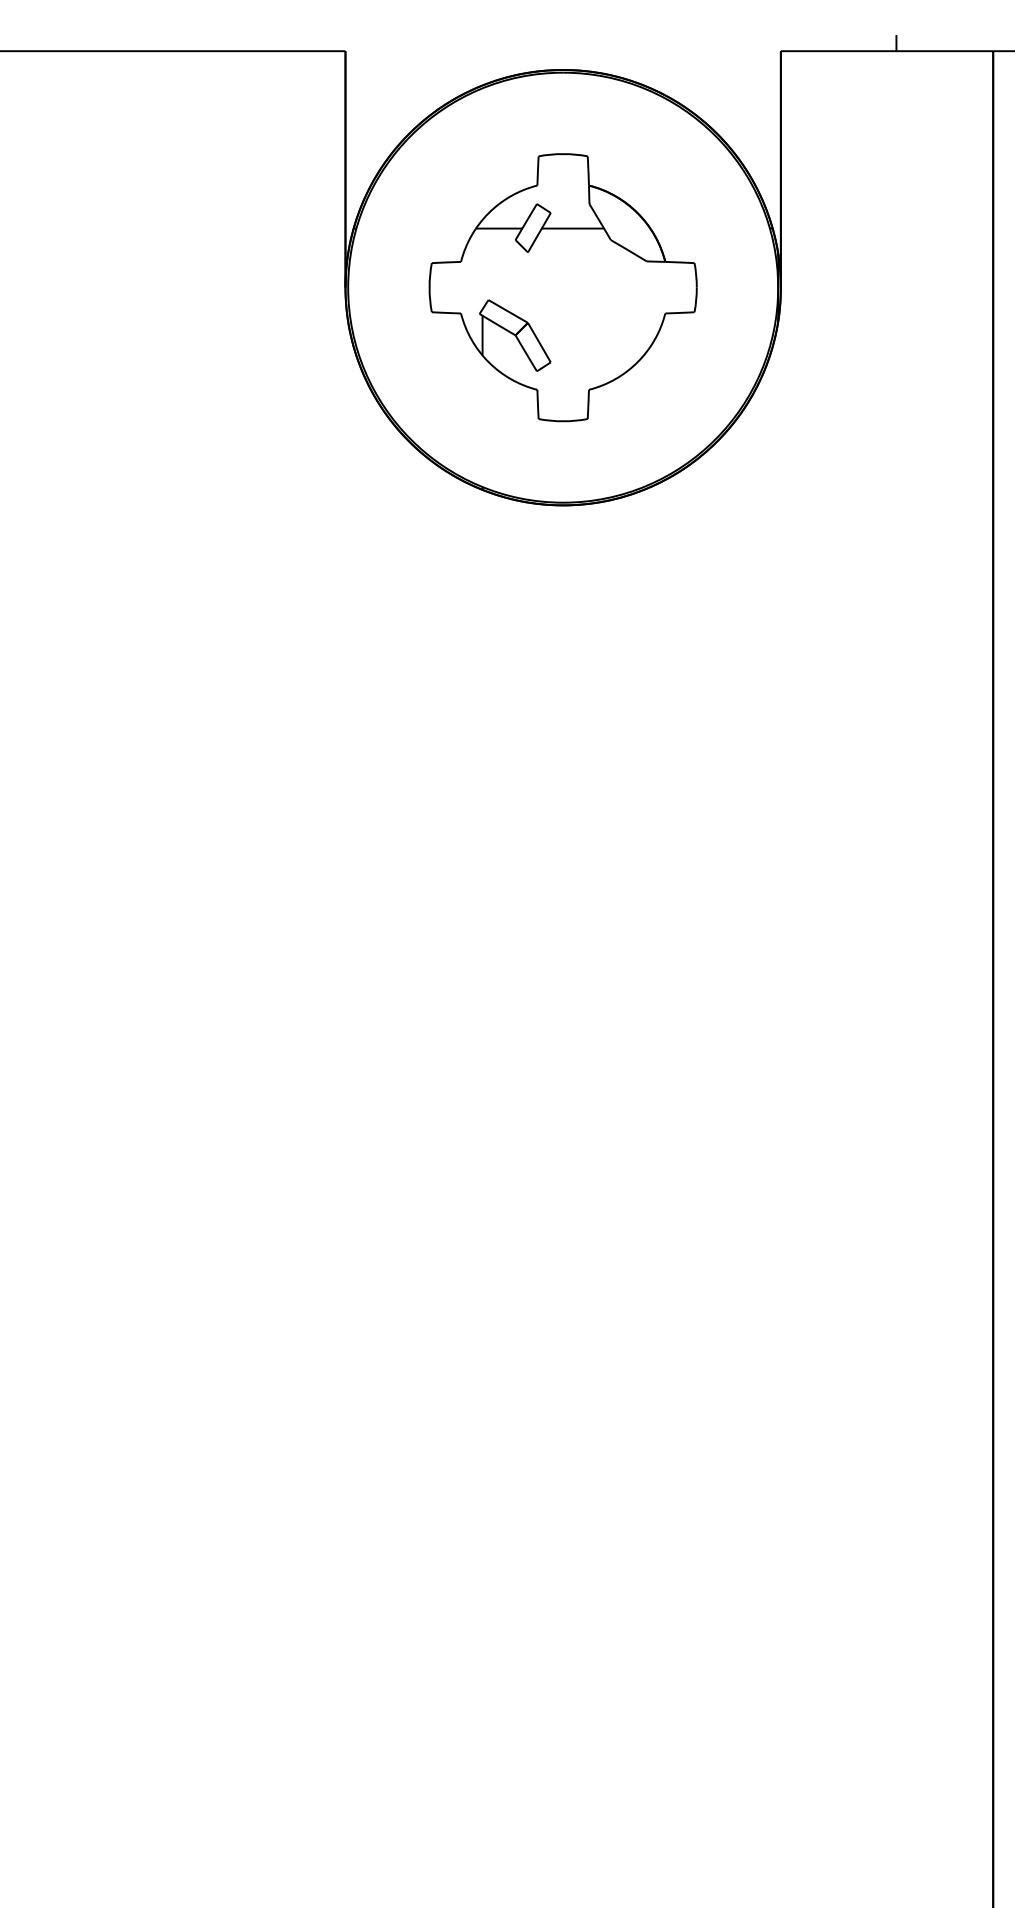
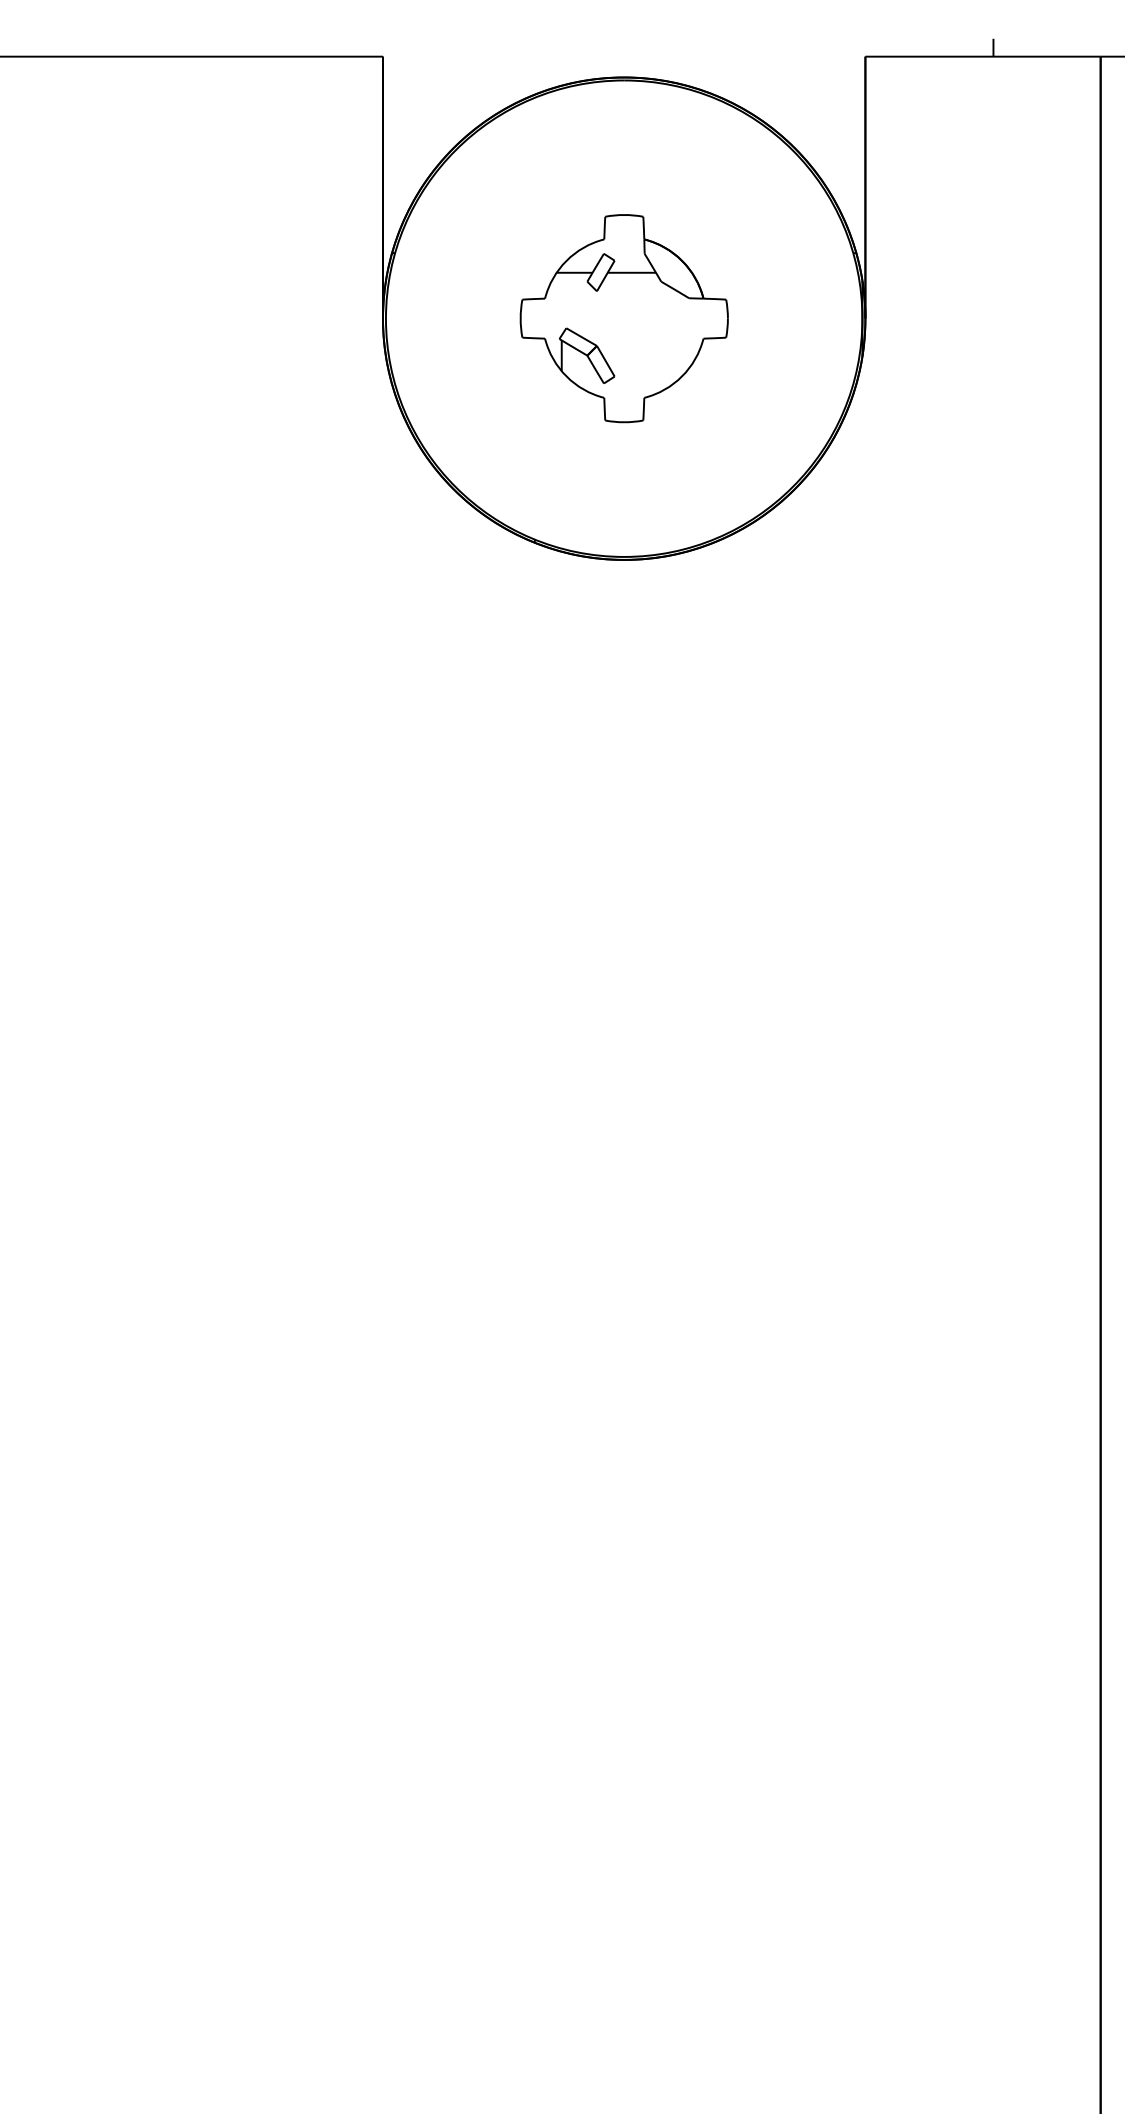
part: (563, 287) -> (624, 318), size x0.7

